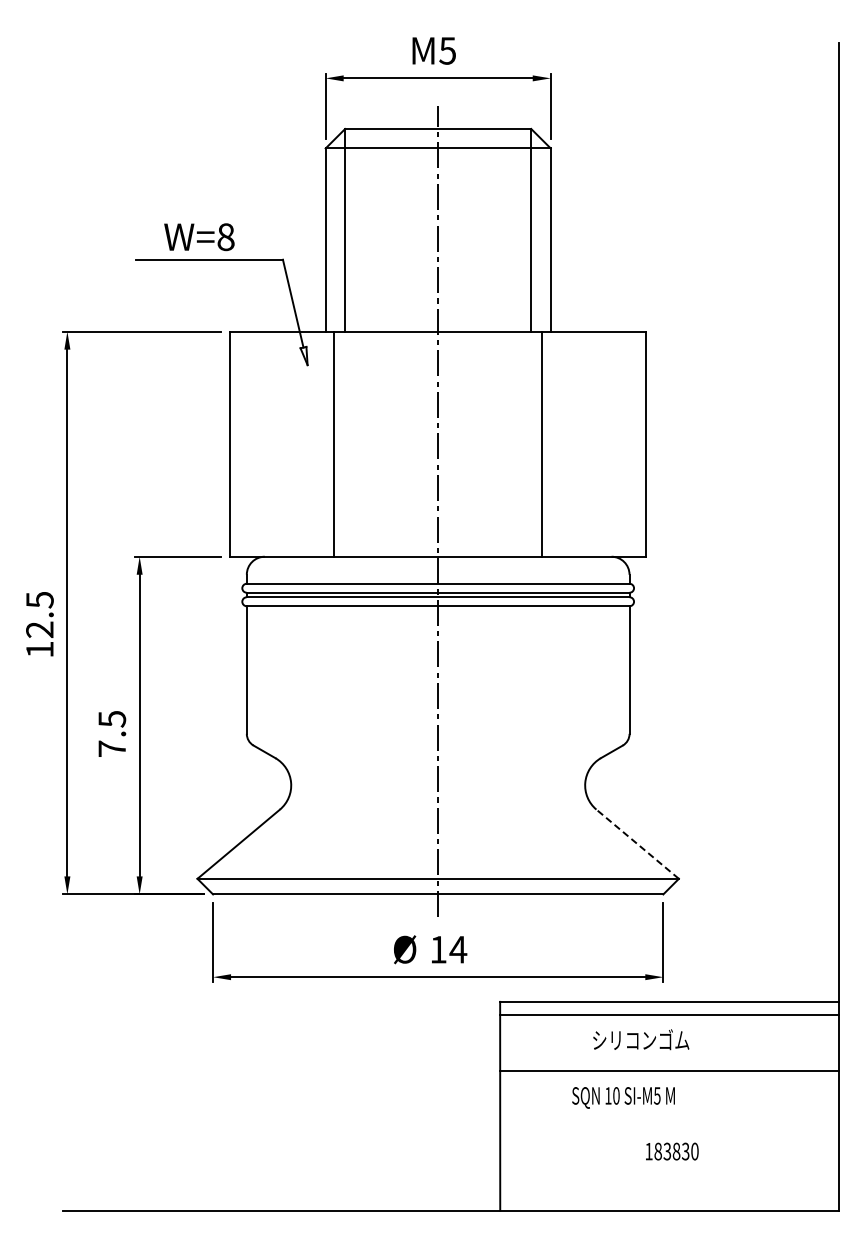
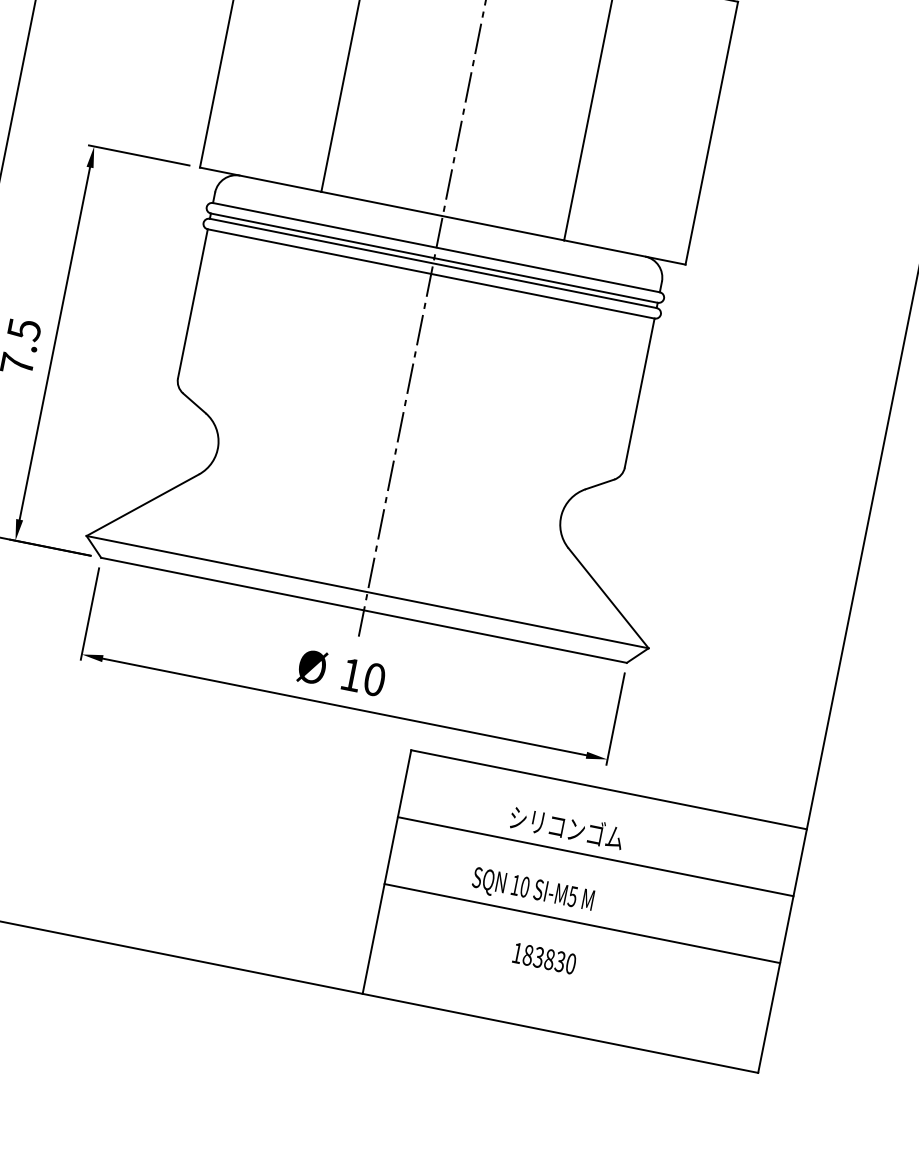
line: (637, 844) -> (608, 598), dashed -> solid
text: (458, 949) -> (374, 679), 14 -> 10
line: (669, 1015) -> (595, 857), moved
line: (669, 1071) -> (582, 923), moved
text: (672, 1151) -> (544, 958), moved

